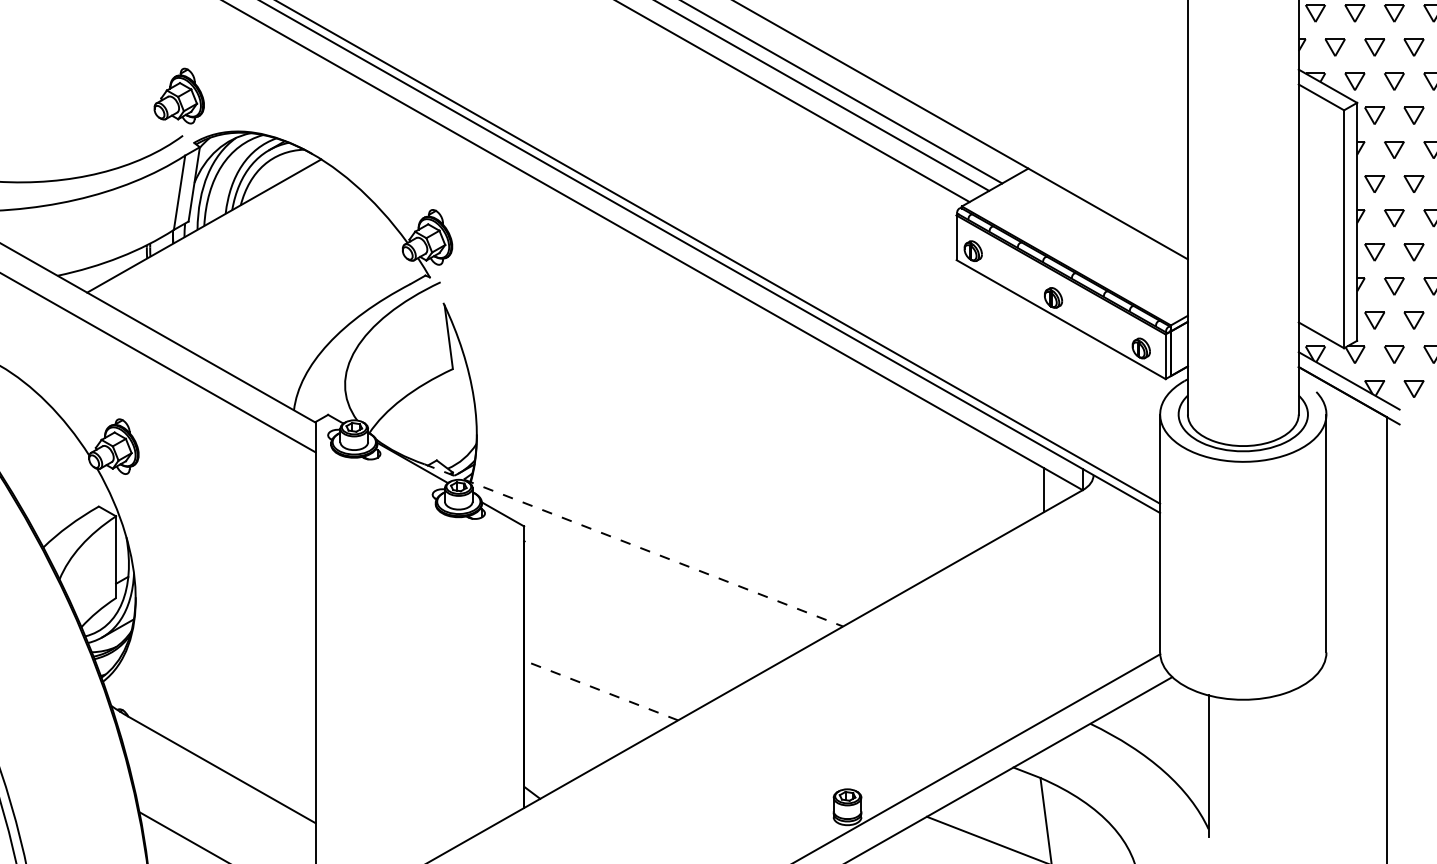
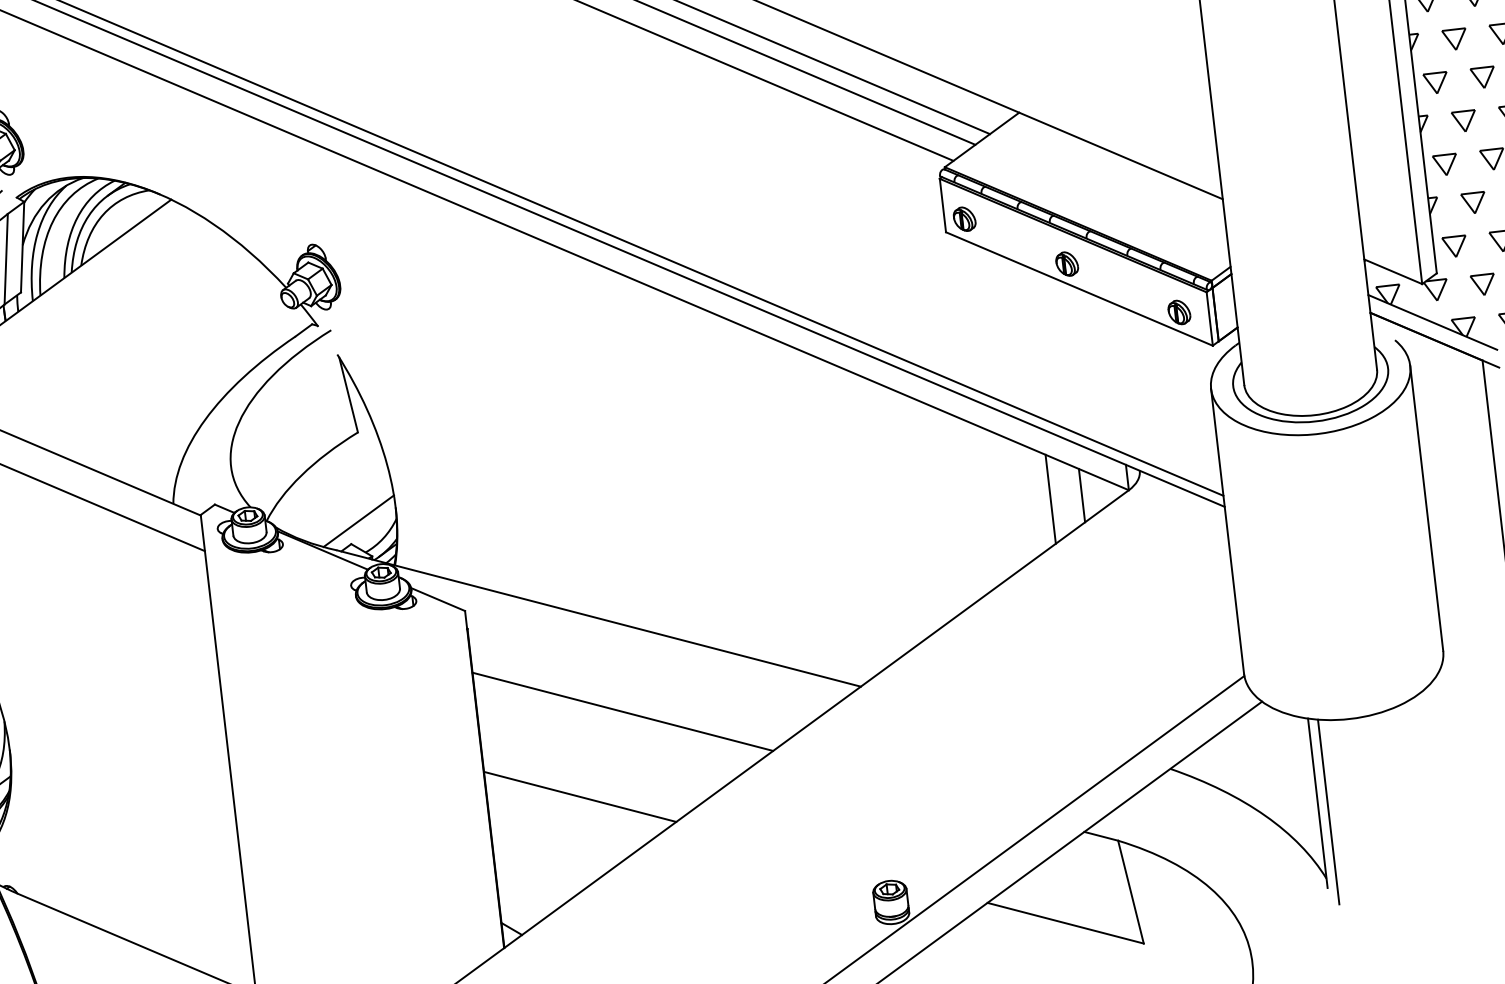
line: (444, 442) -> (358, 521), added
line: (1017, 490) -> (1050, 499), added
line: (634, 545) -> (599, 618), dashed -> solid
line: (644, 624) -> (622, 711), added
line: (600, 690) -> (579, 796), dashed -> solid
line: (1216, 774) -> (1328, 812), added

